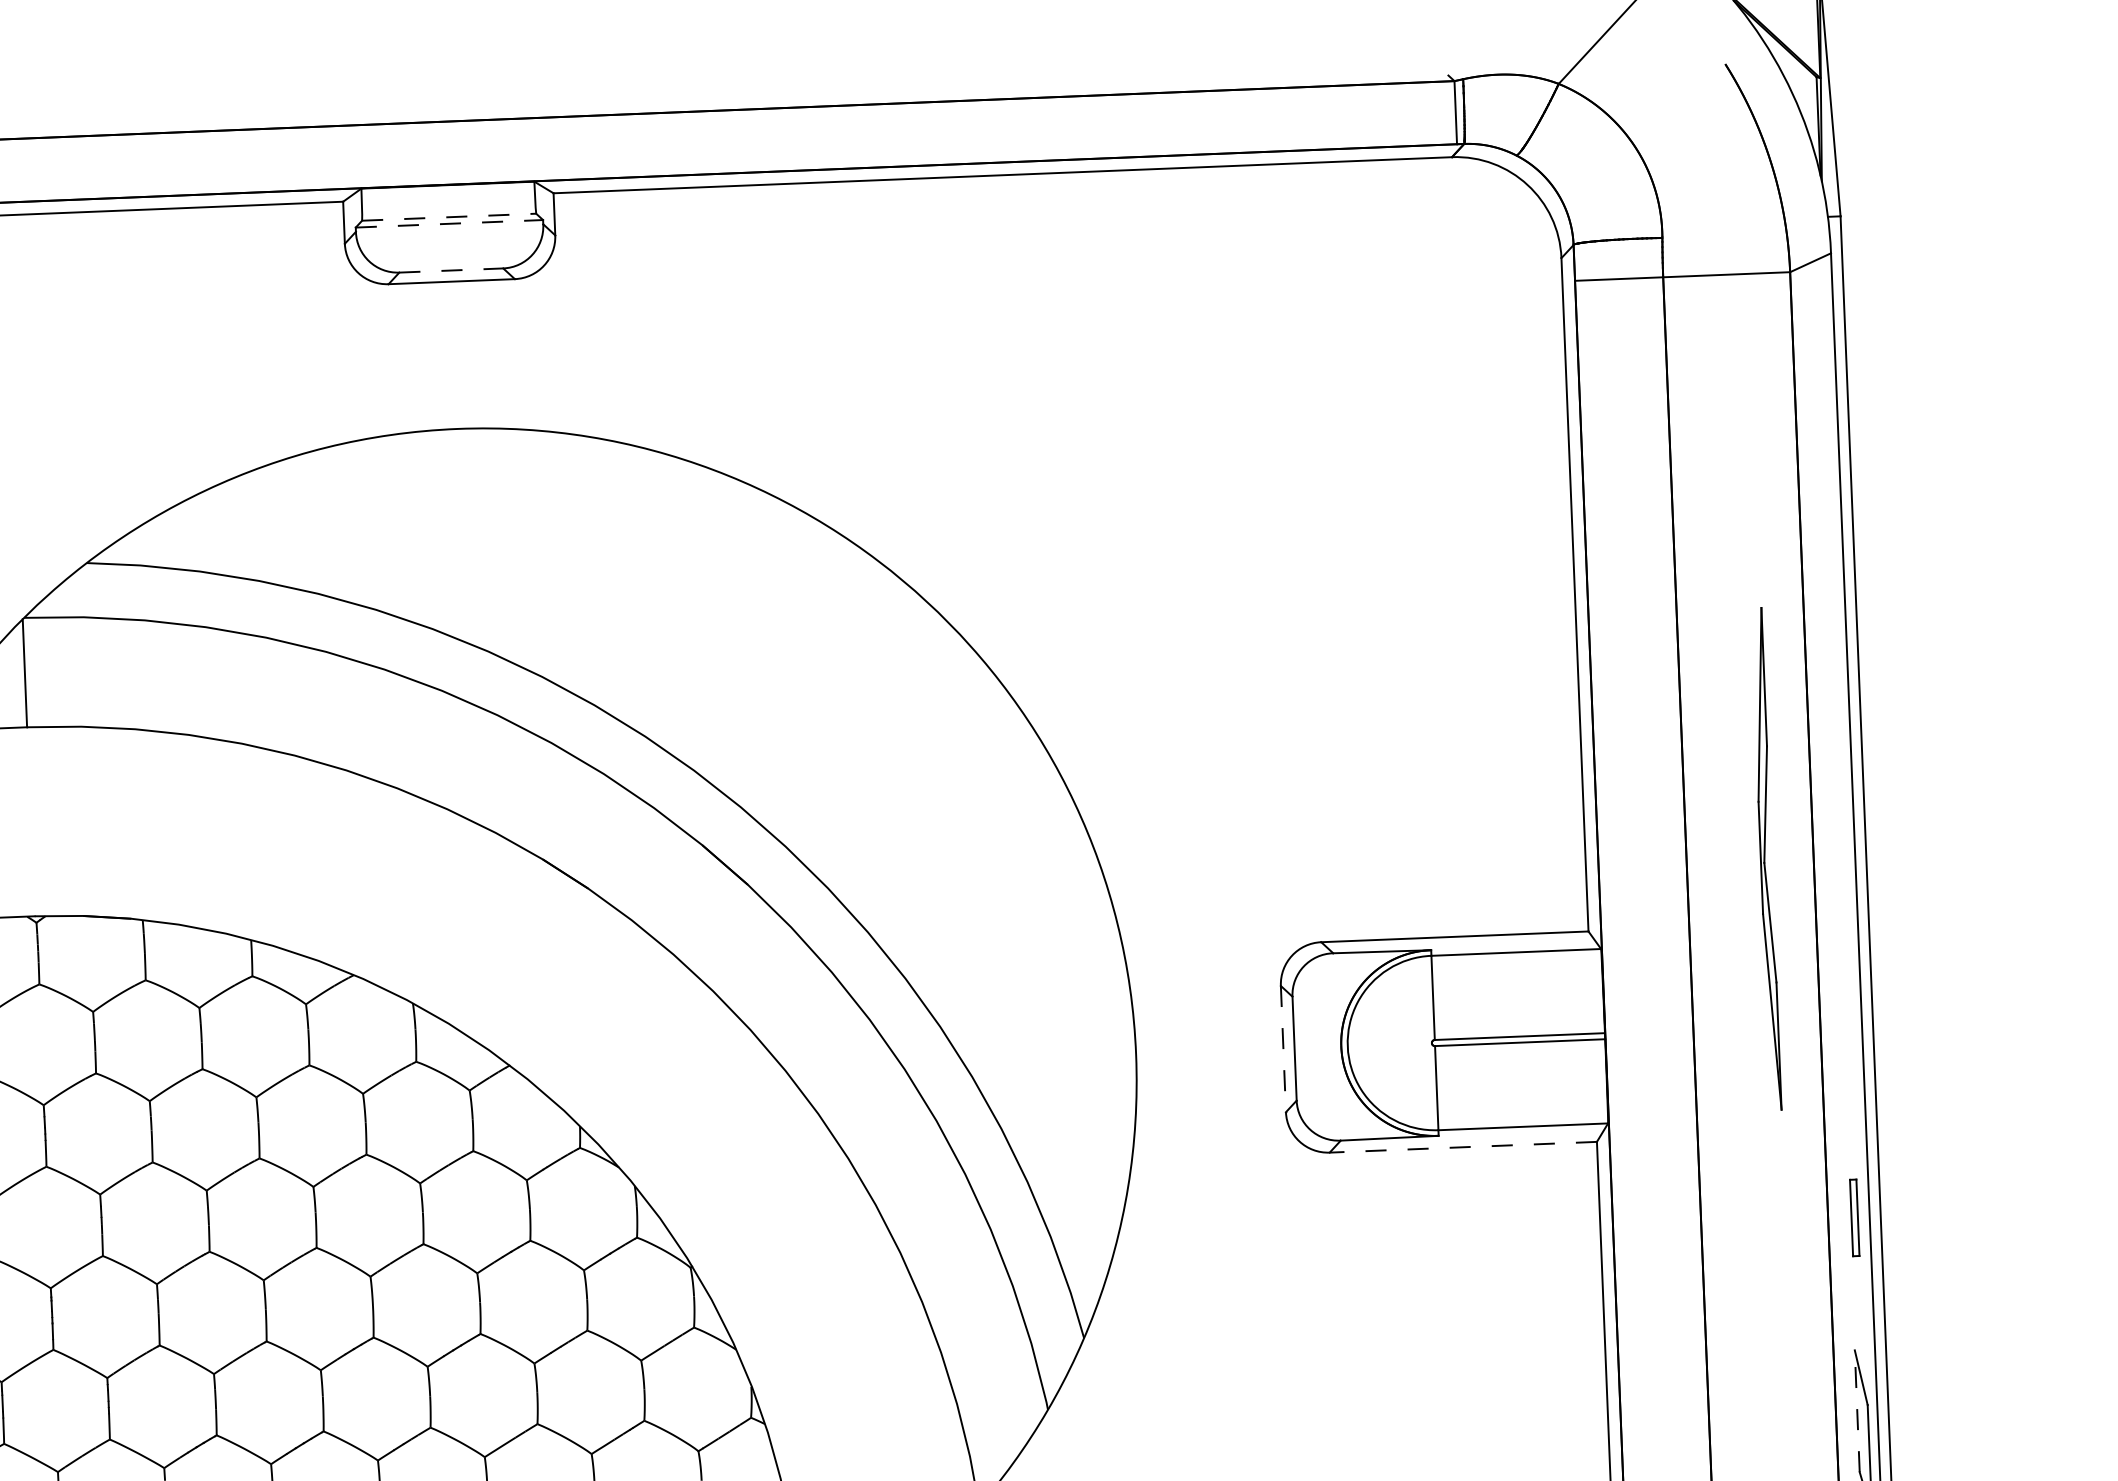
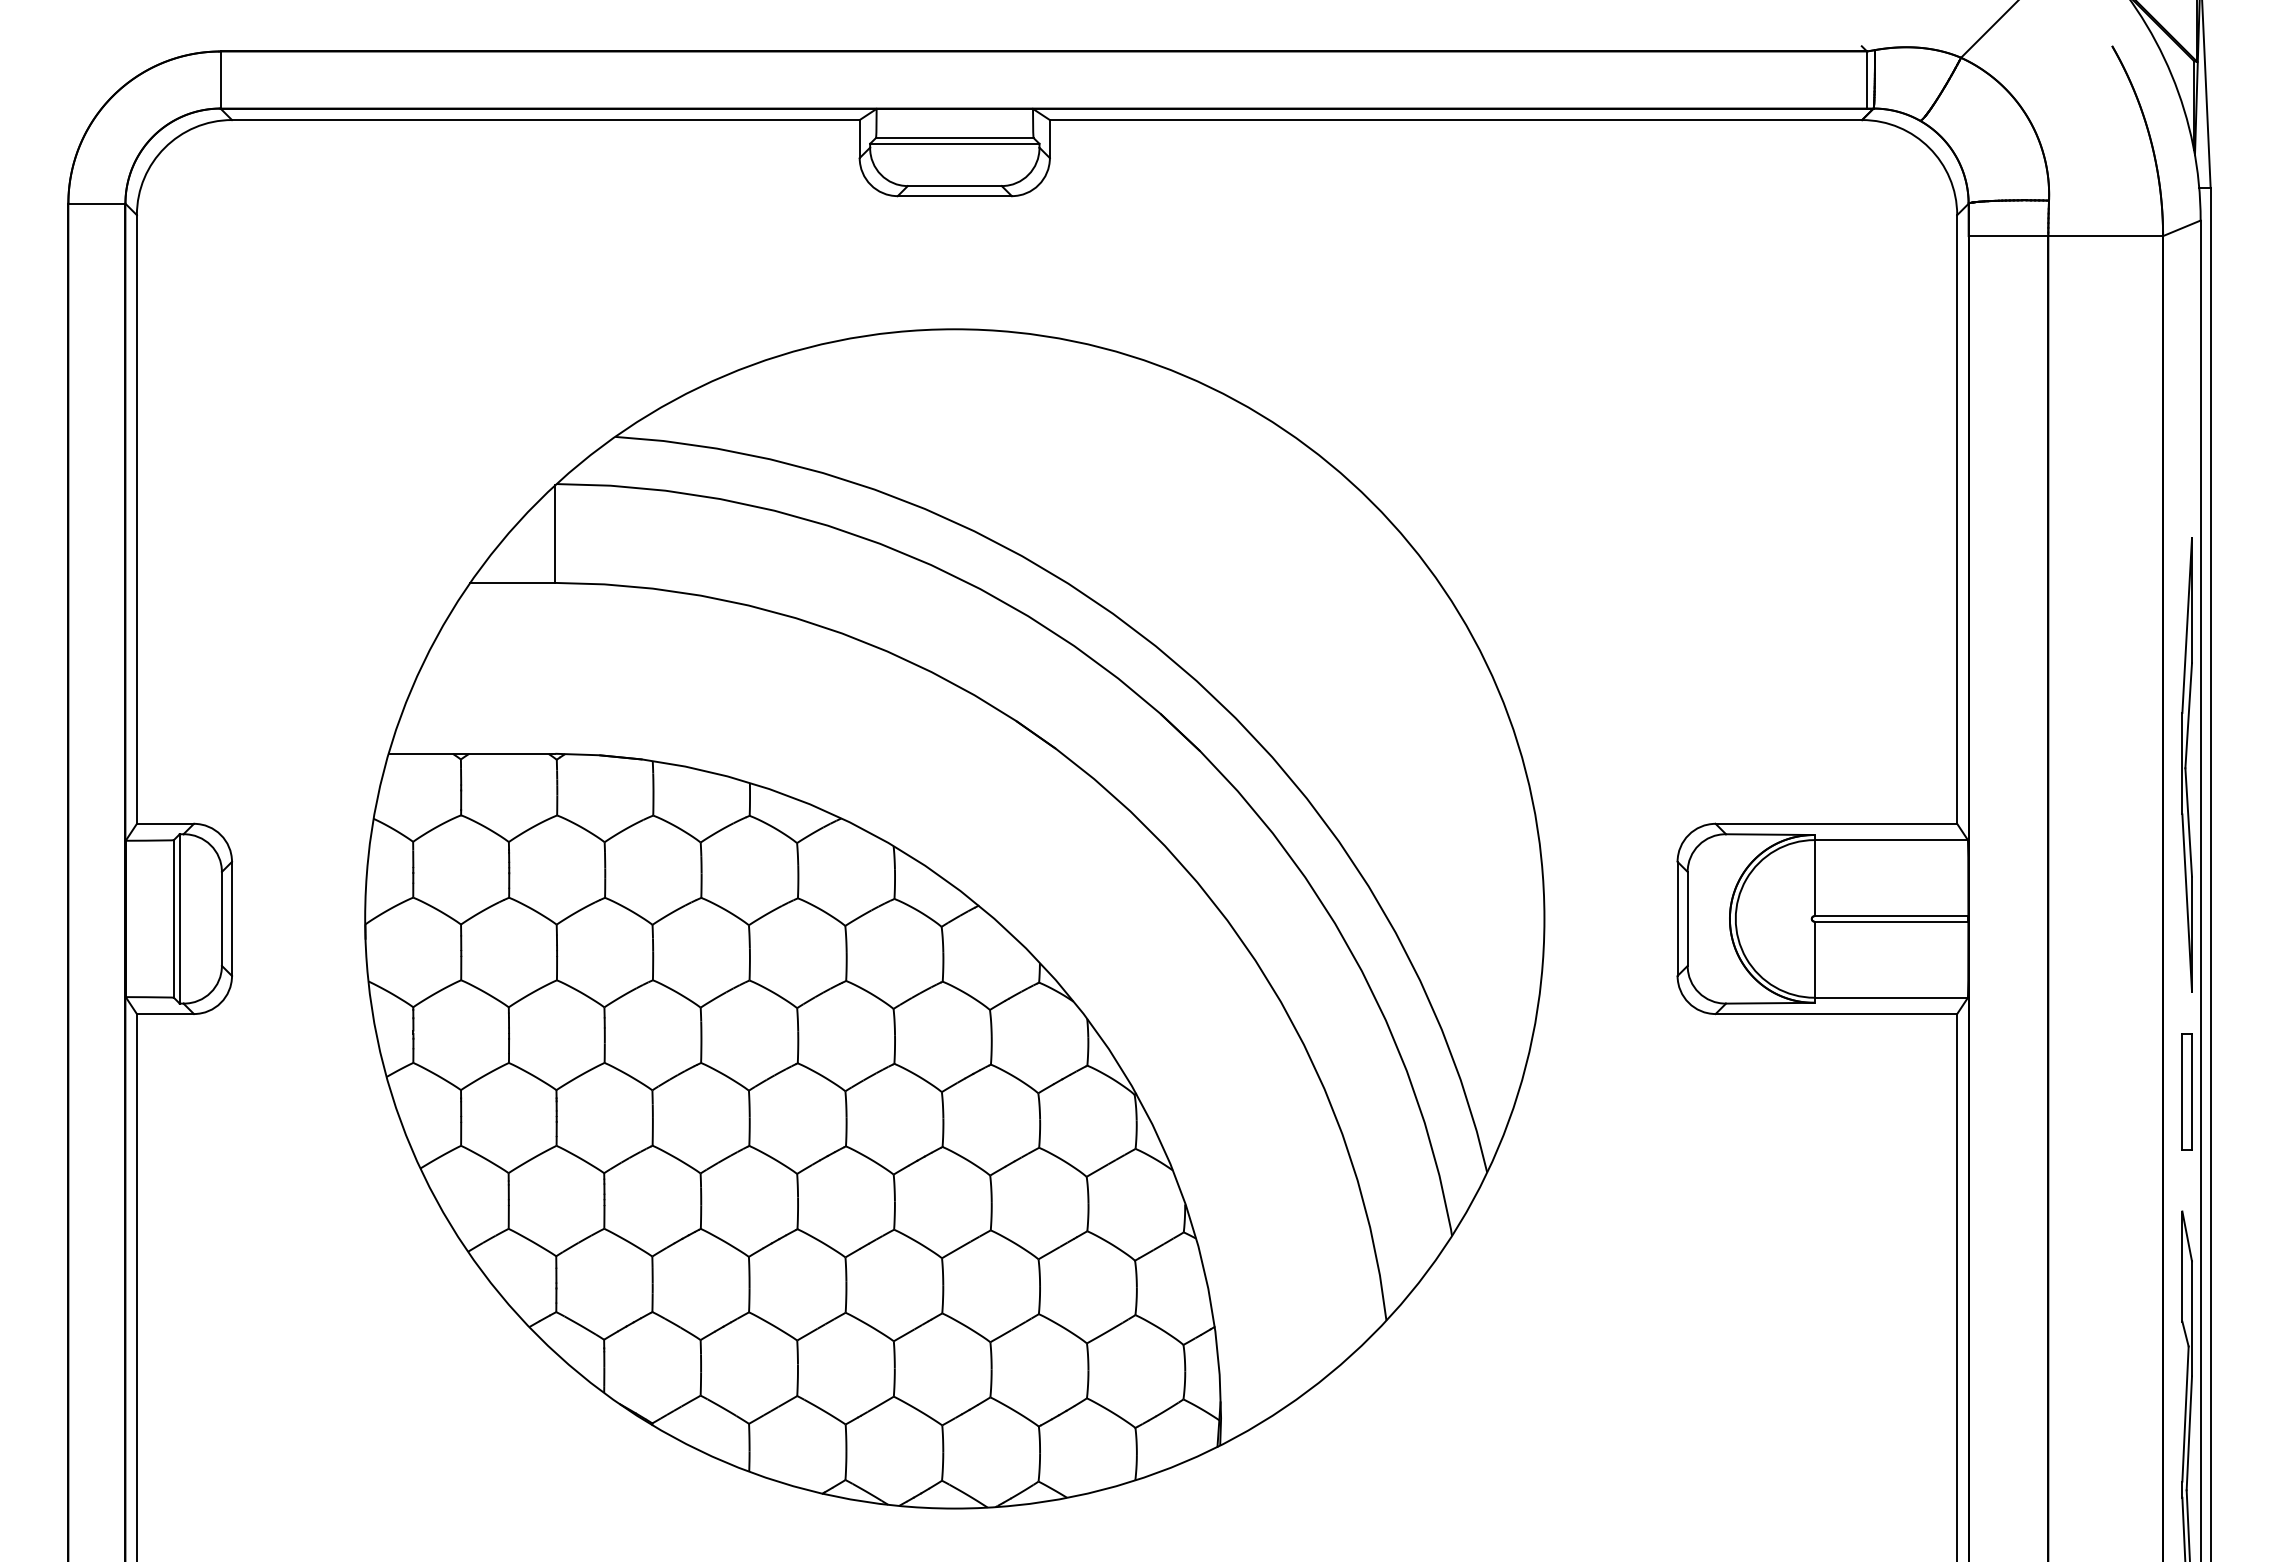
line: (448, 216) -> (954, 137), dashed -> solid
line: (449, 223) -> (954, 143), dashed -> solid
line: (450, 271) -> (954, 186), dashed -> solid
part: (1765, 858) -> (2186, 764), moved
line: (1283, 1049) -> (1677, 919), dashed -> solid
line: (1463, 1147) -> (1836, 1014), dashed -> solid
part: (1854, 1217) -> (2186, 1091), size x1.67
line: (1857, 1411) -> (2182, 1266), dashed -> solid

